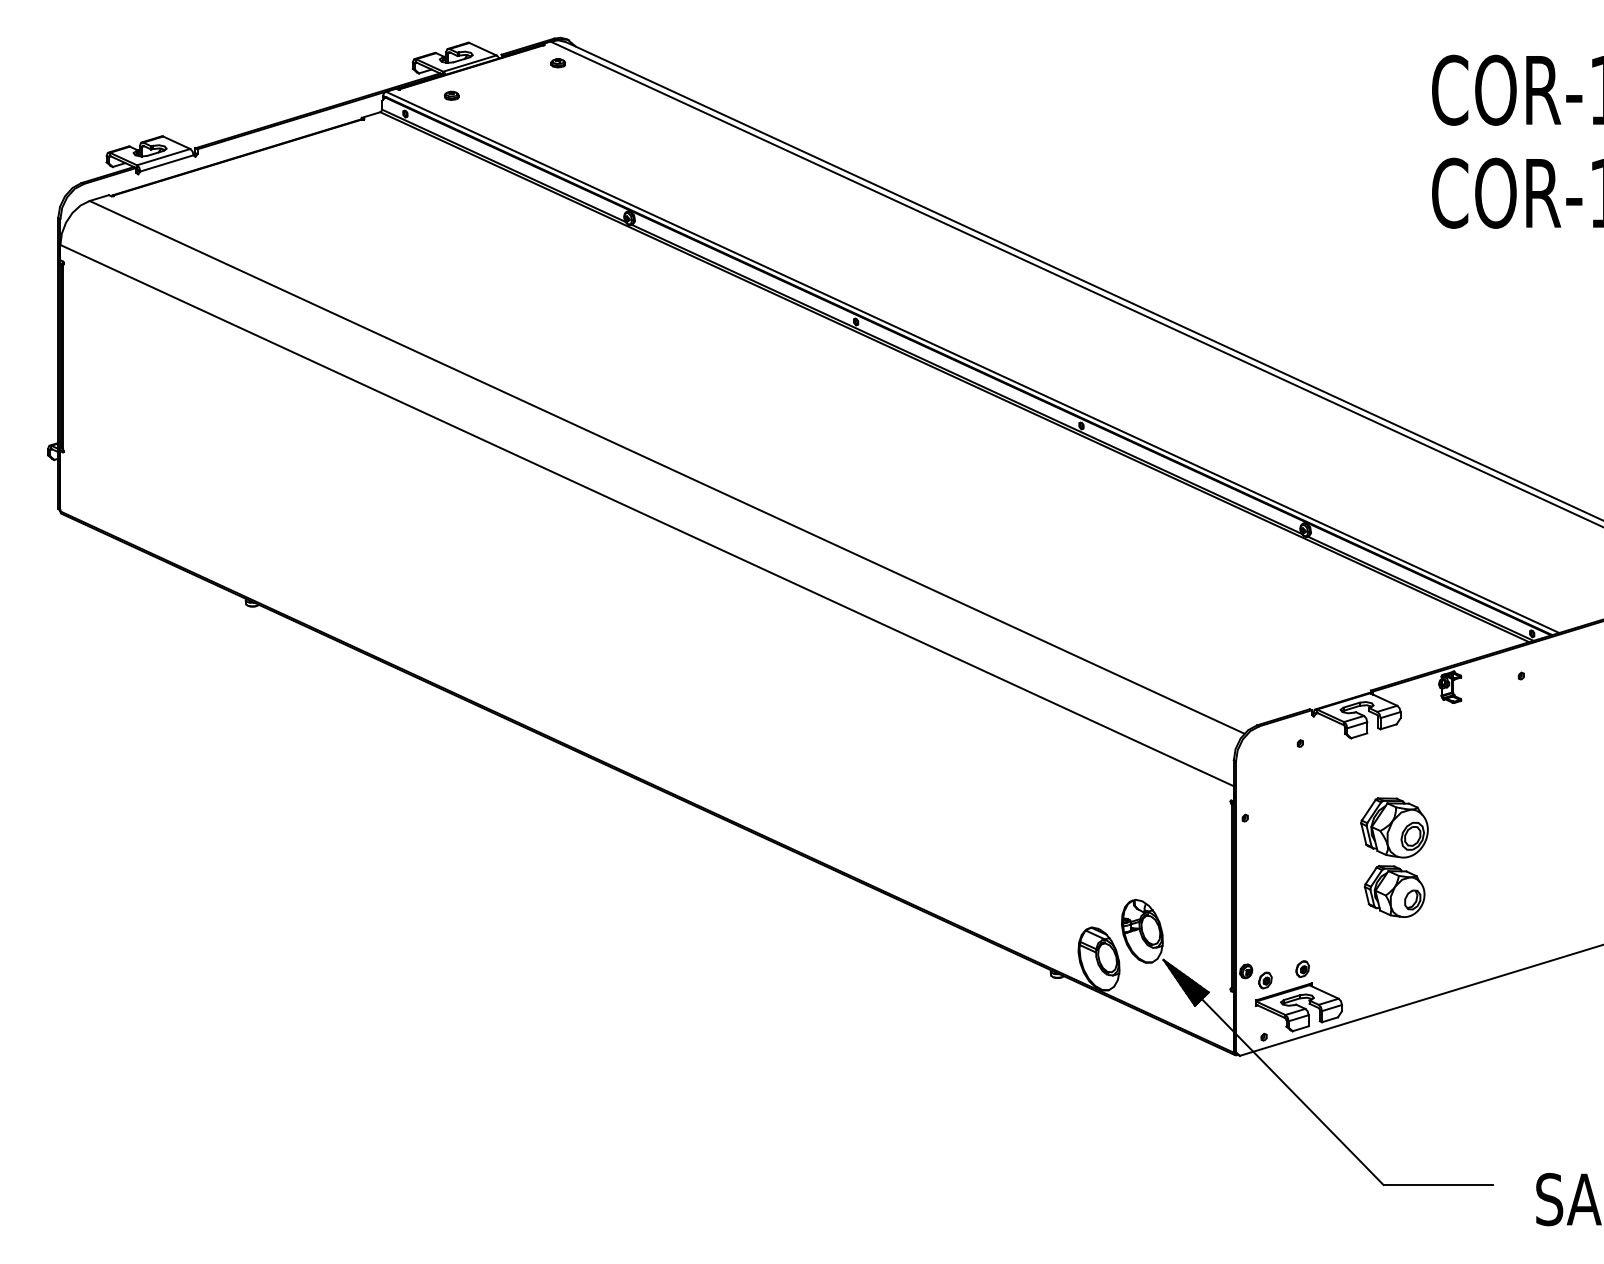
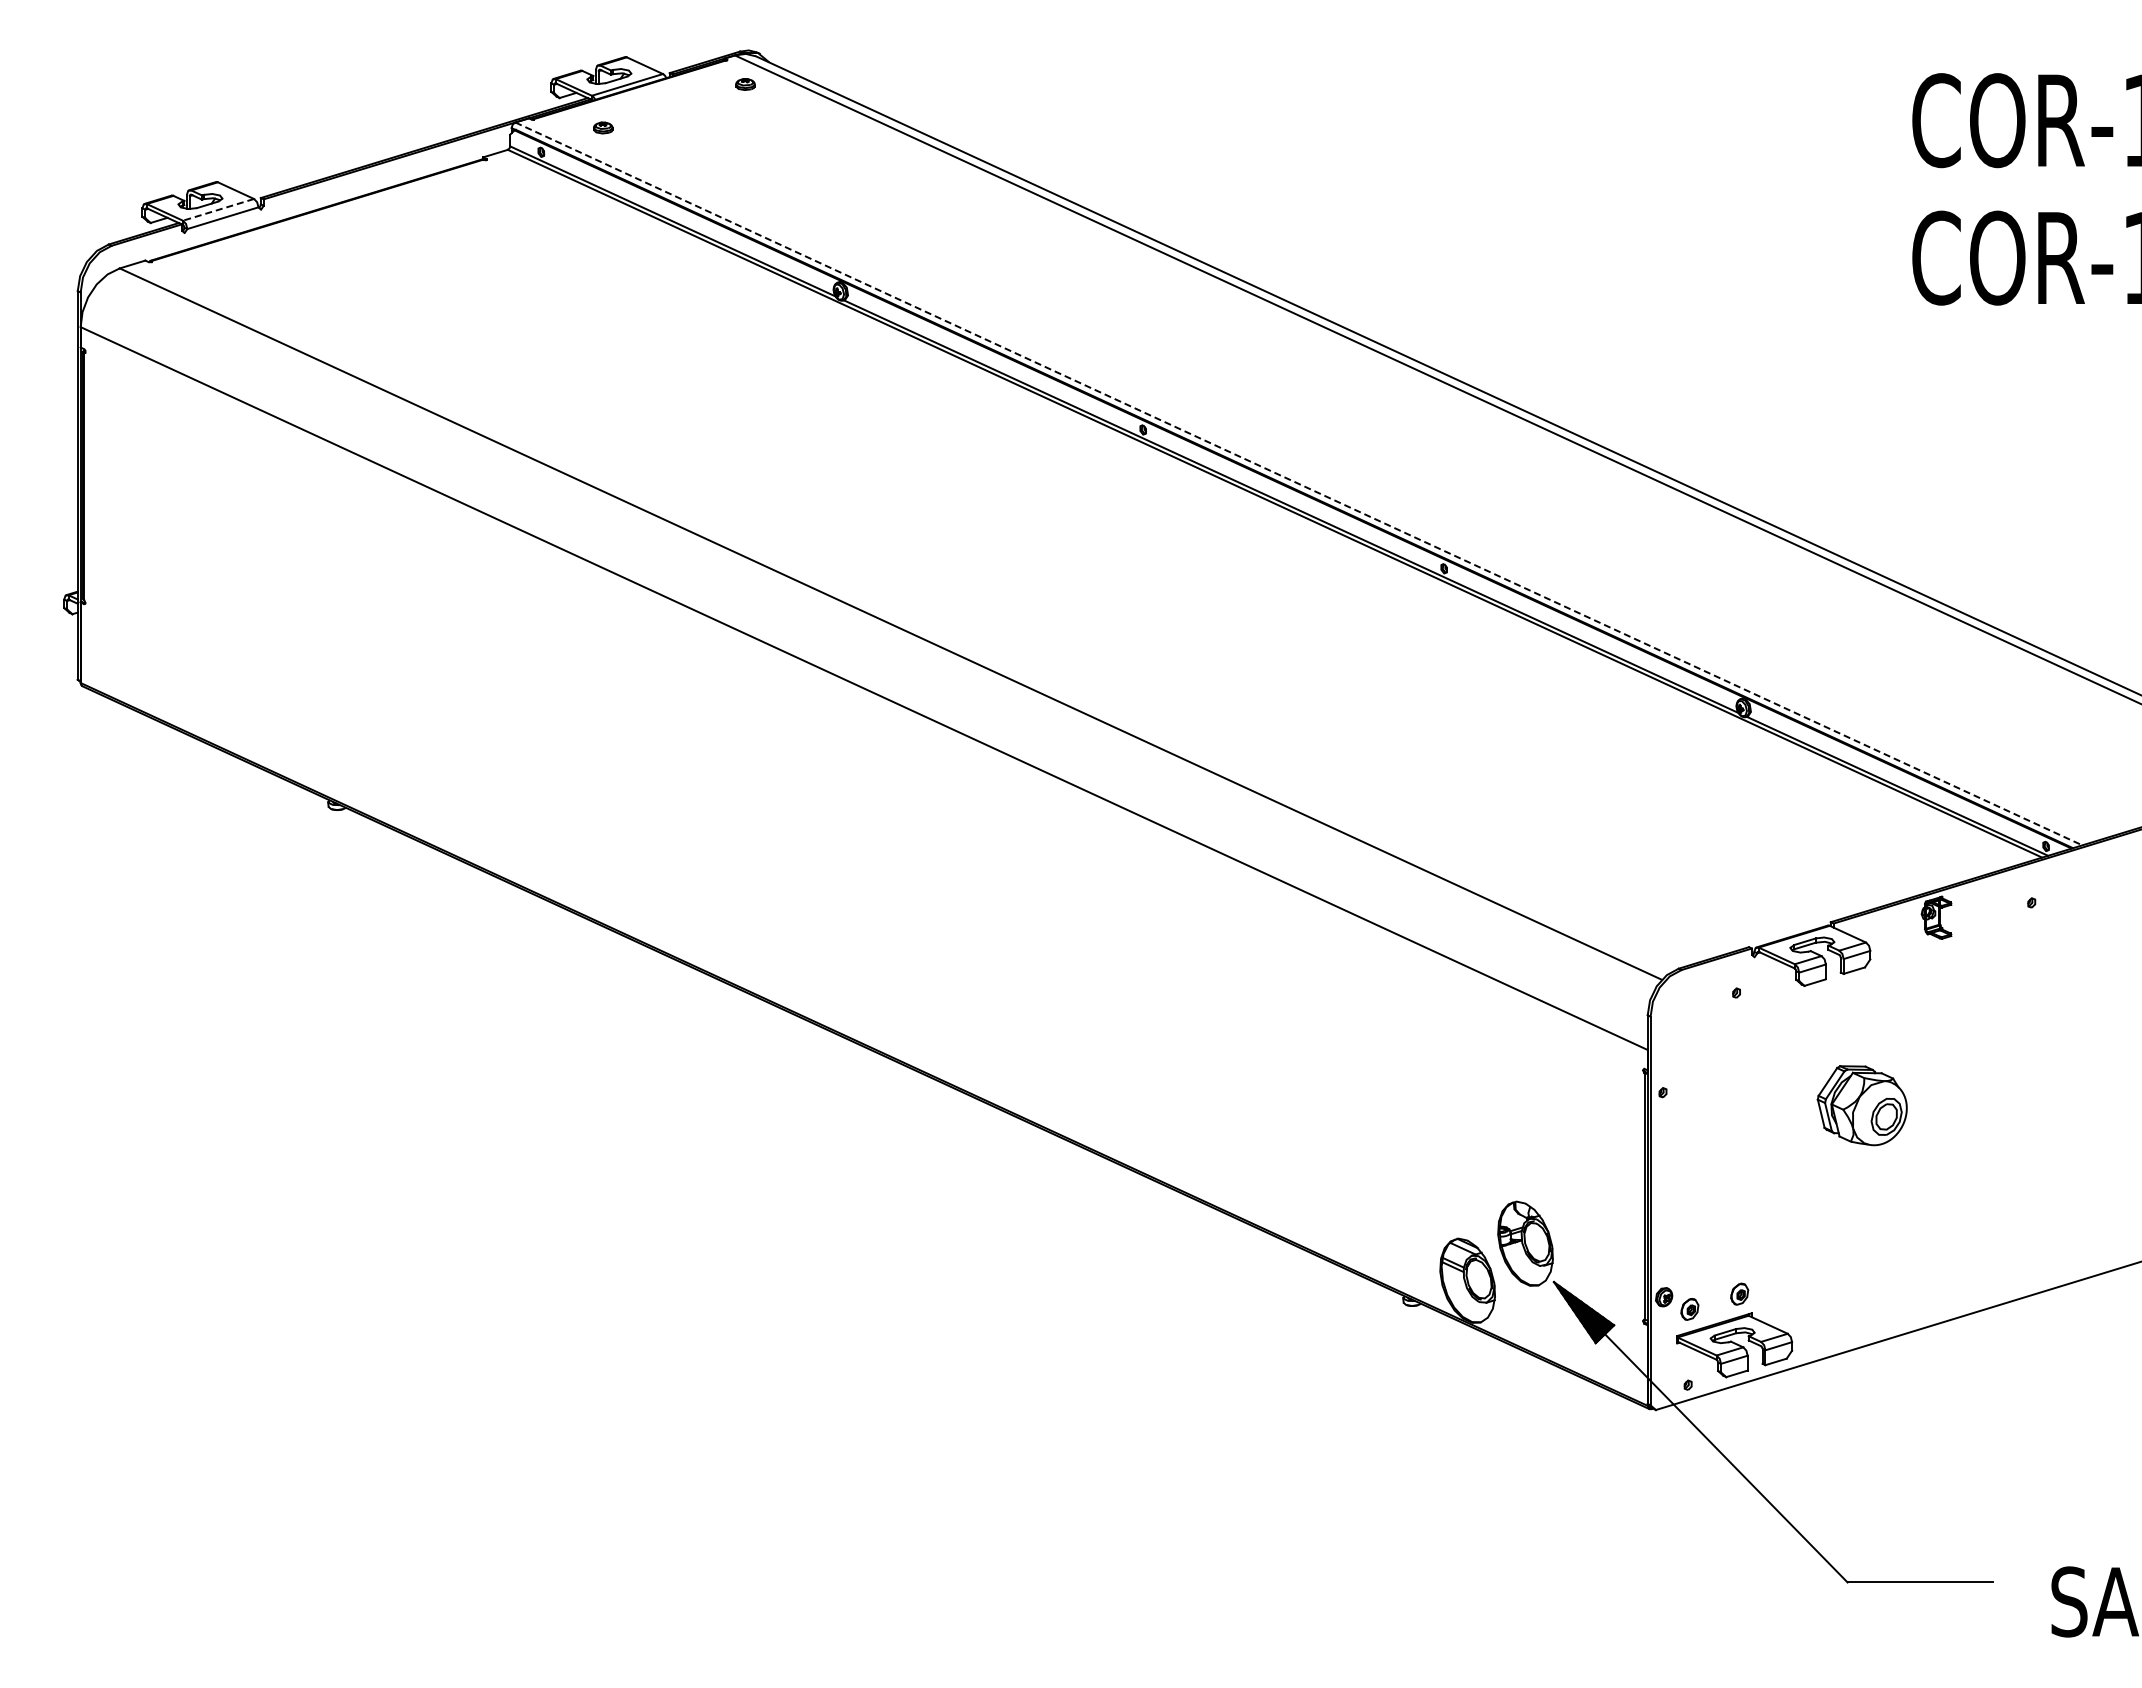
line: (163, 157) -> (218, 210), solid -> dashed
line: (972, 362) -> (1298, 483), solid -> dashed
part: (1394, 891) -> (1862, 1190), removed

